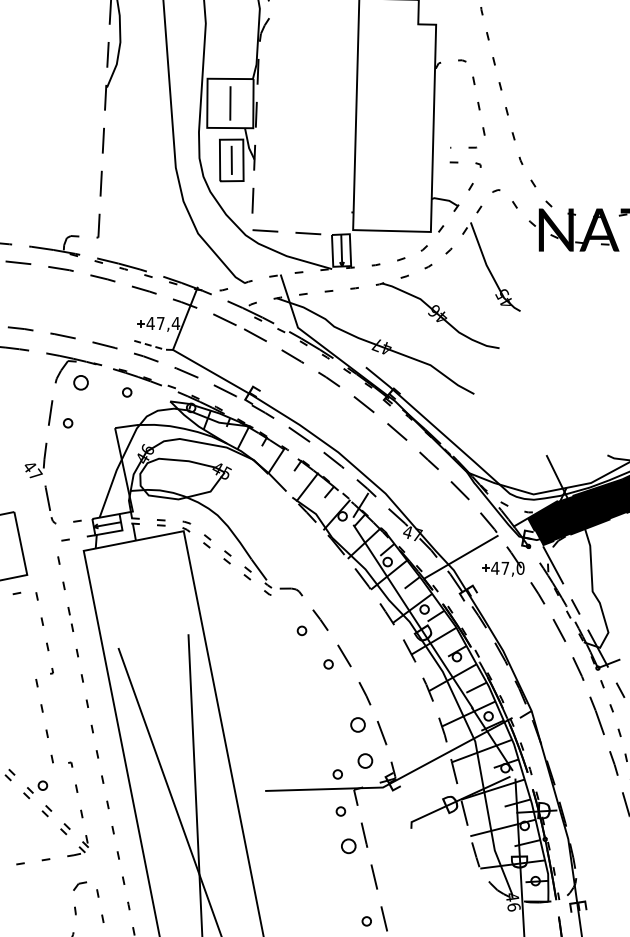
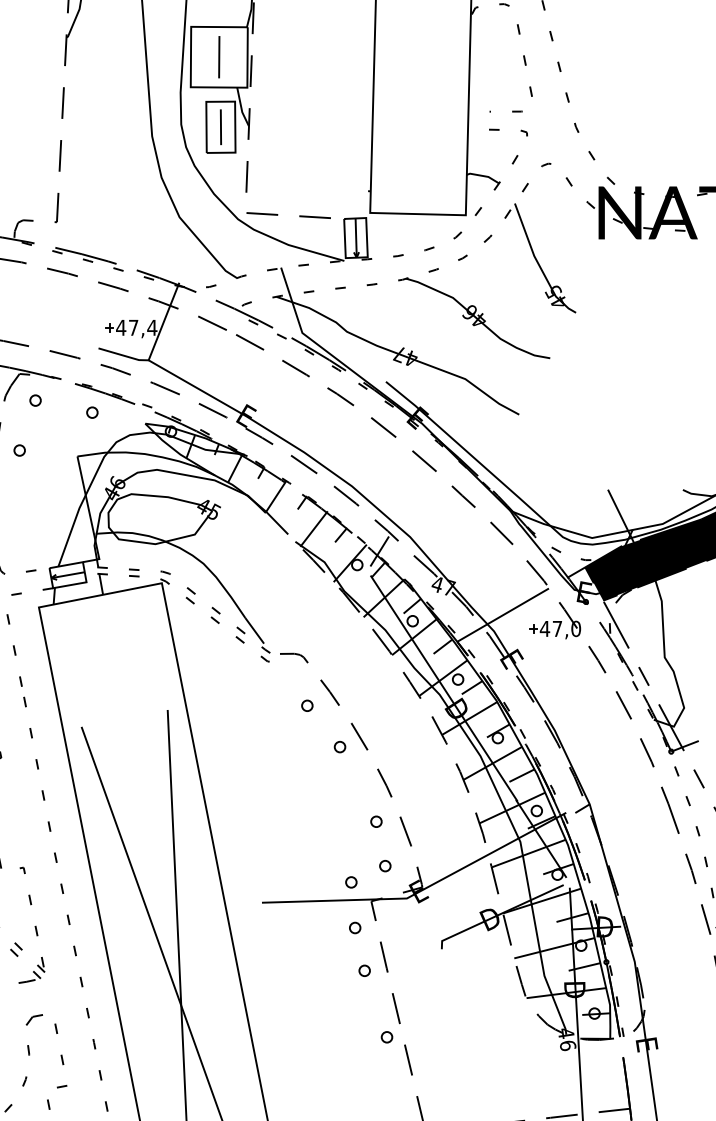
line: (152, 346) -> (123, 356), dashed -> solid
part: (80, 382) -> (34, 400), size x0.62
part: (358, 725) -> (376, 822), size x0.62
part: (365, 761) -> (385, 866), size x0.62
part: (348, 846) -> (364, 971), size x0.62
part: (366, 921) -> (386, 1037), moved

